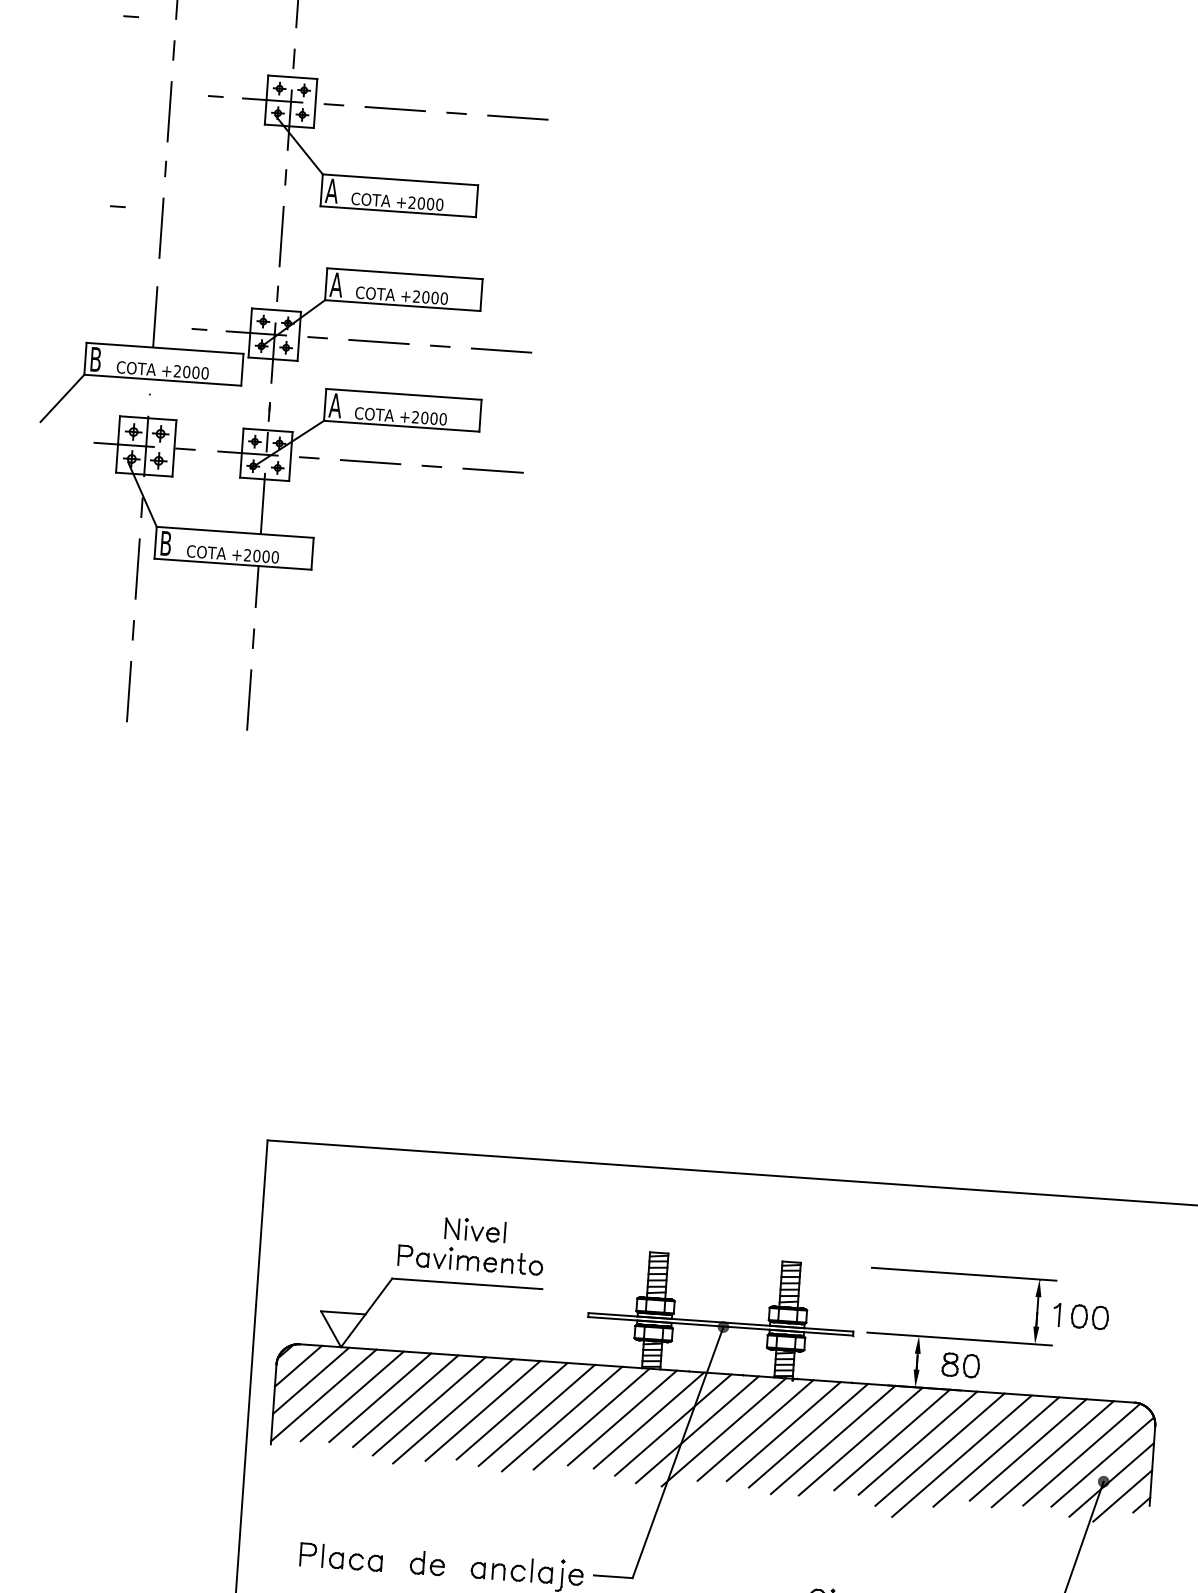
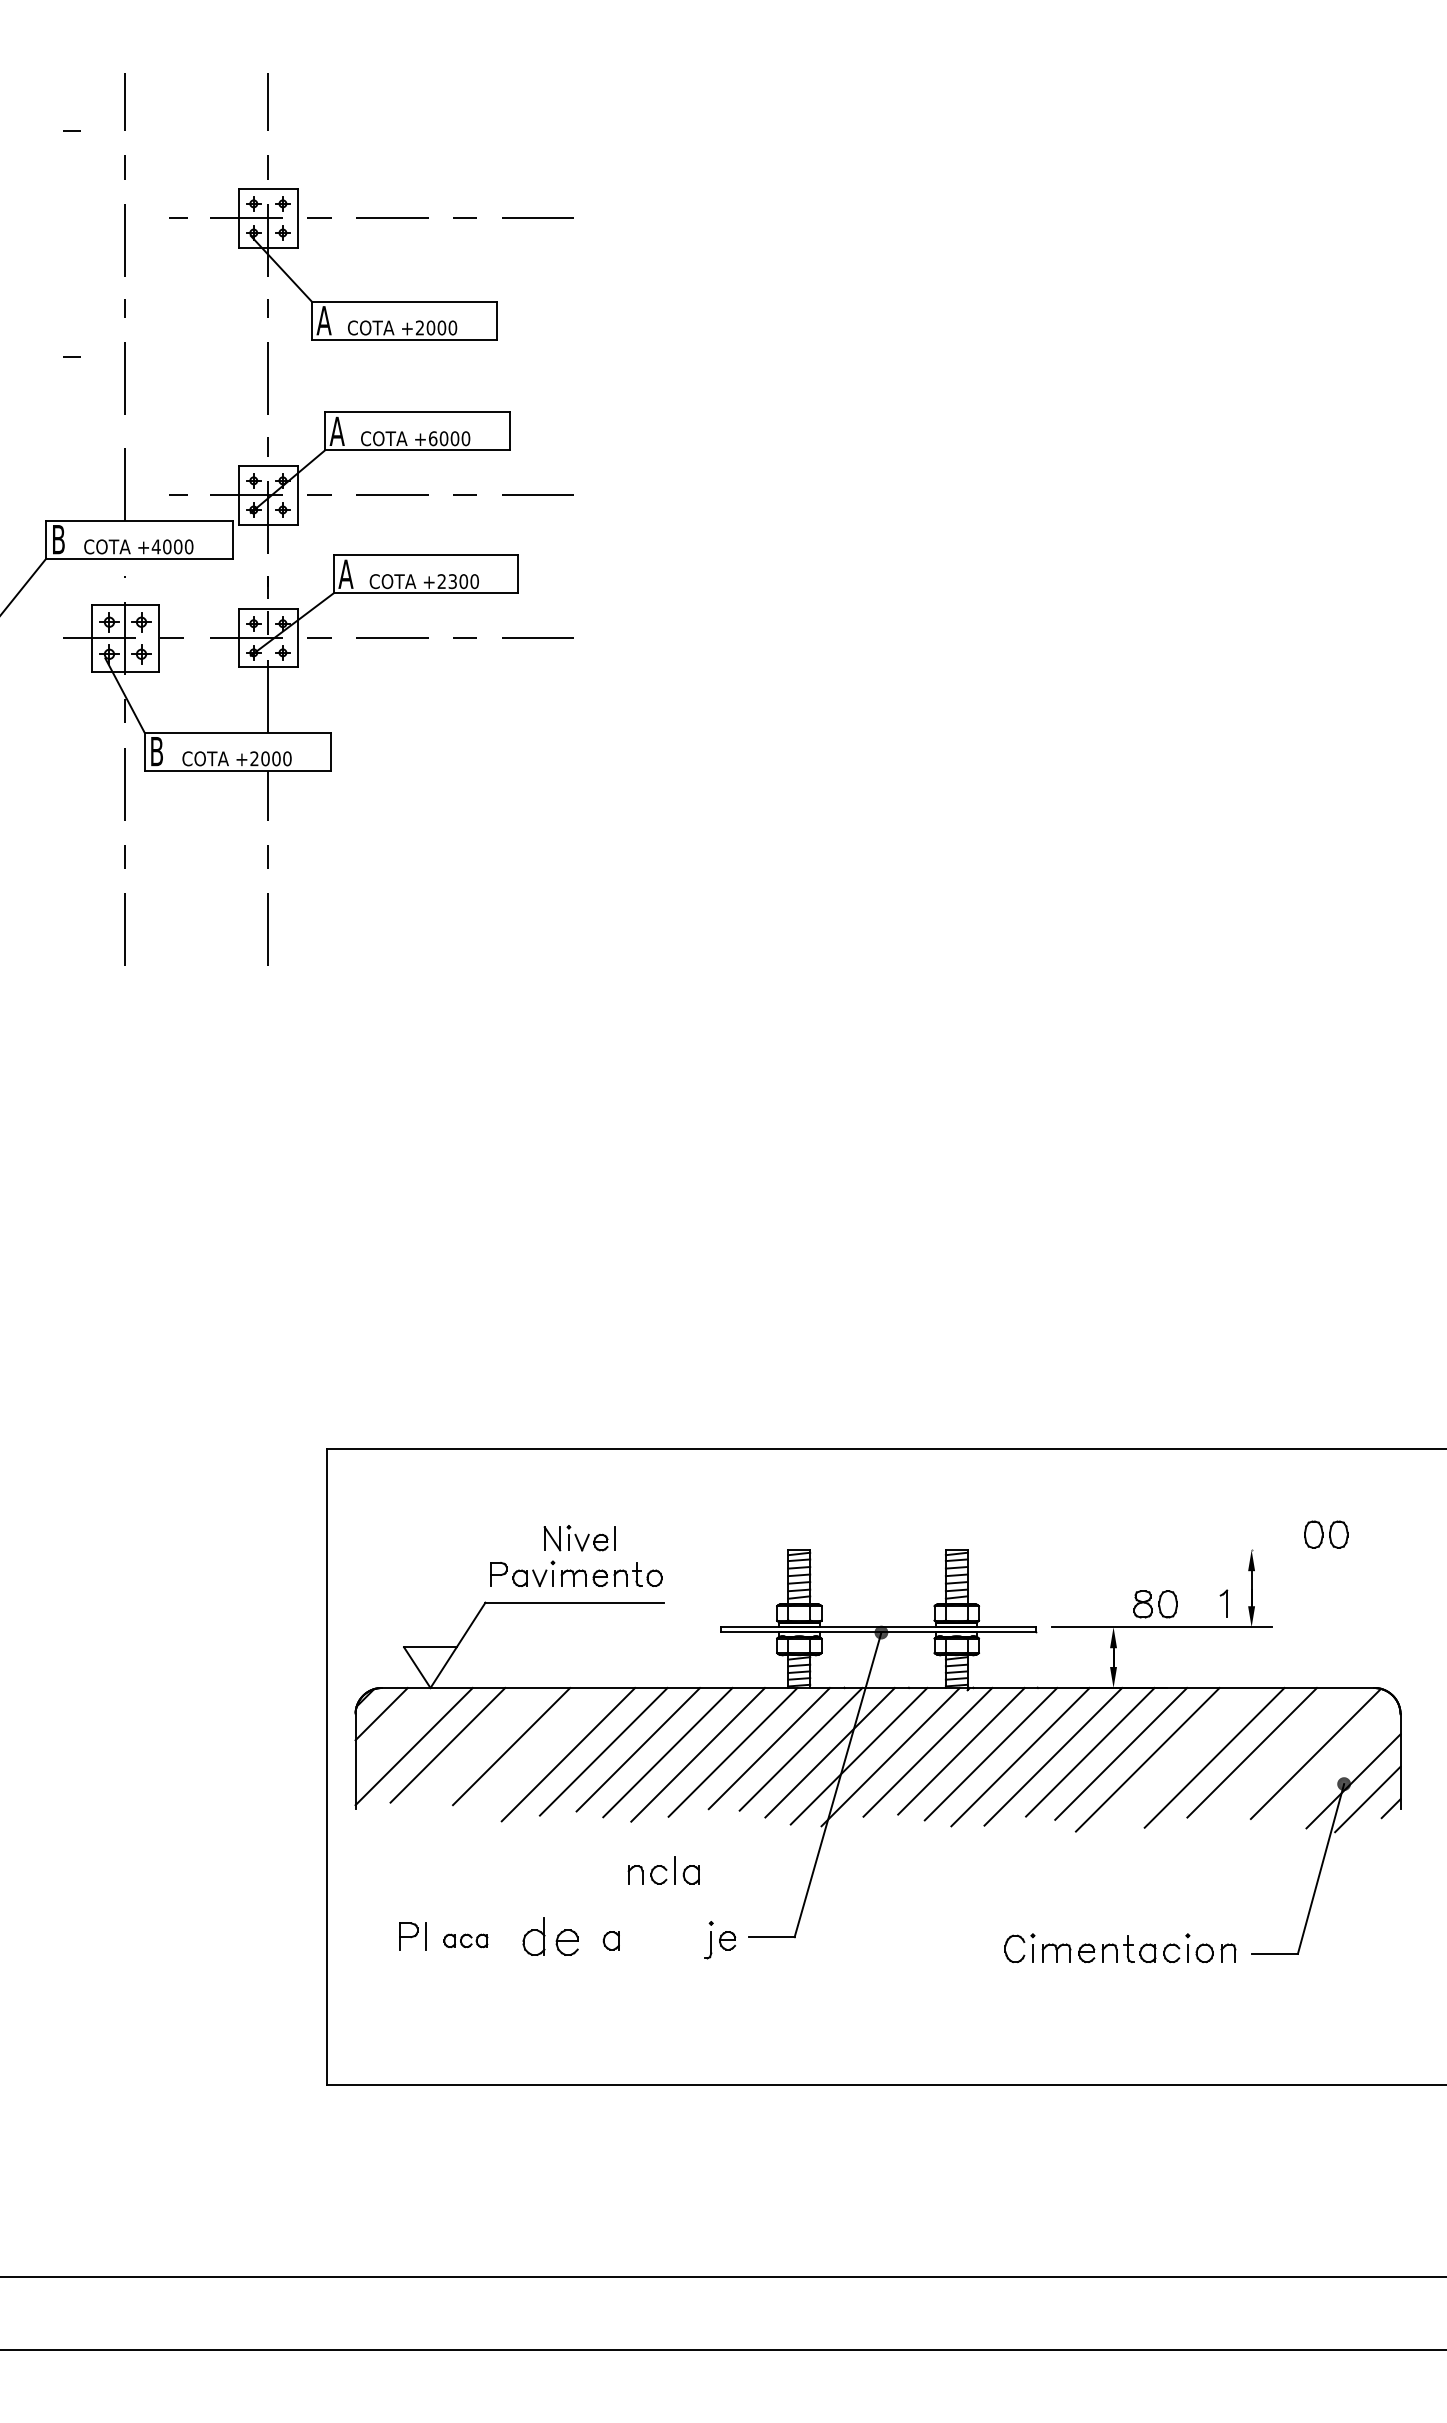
text: (417, 296) -> (433, 438), +2000 -> +6000
text: (176, 371) -> (155, 546), +2000 -> +4000
text: (424, 417) -> (452, 581), +2000 -> +2300
line: (963, 1274) -> (1161, 1550), removed
part: (1056, 1314) -> (1223, 1603), moved
part: (1090, 1317) -> (1326, 1534), moved
part: (960, 1365) -> (1155, 1604), moved
line: (310, 1380) -> (397, 1730), removed
line: (379, 1397) -> (480, 1744), removed
line: (428, 1406) -> (539, 1750), removed
line: (1052, 1453) -> (1281, 1755), removed
line: (962, 1456) -> (1174, 1765), removed
line: (1102, 1461) -> (1341, 1760), removed
part: (355, 1561) -> (465, 1940), size x0.7
part: (427, 1563) -> (550, 1936), size x1.4
part: (522, 1569) -> (663, 1870), moved

